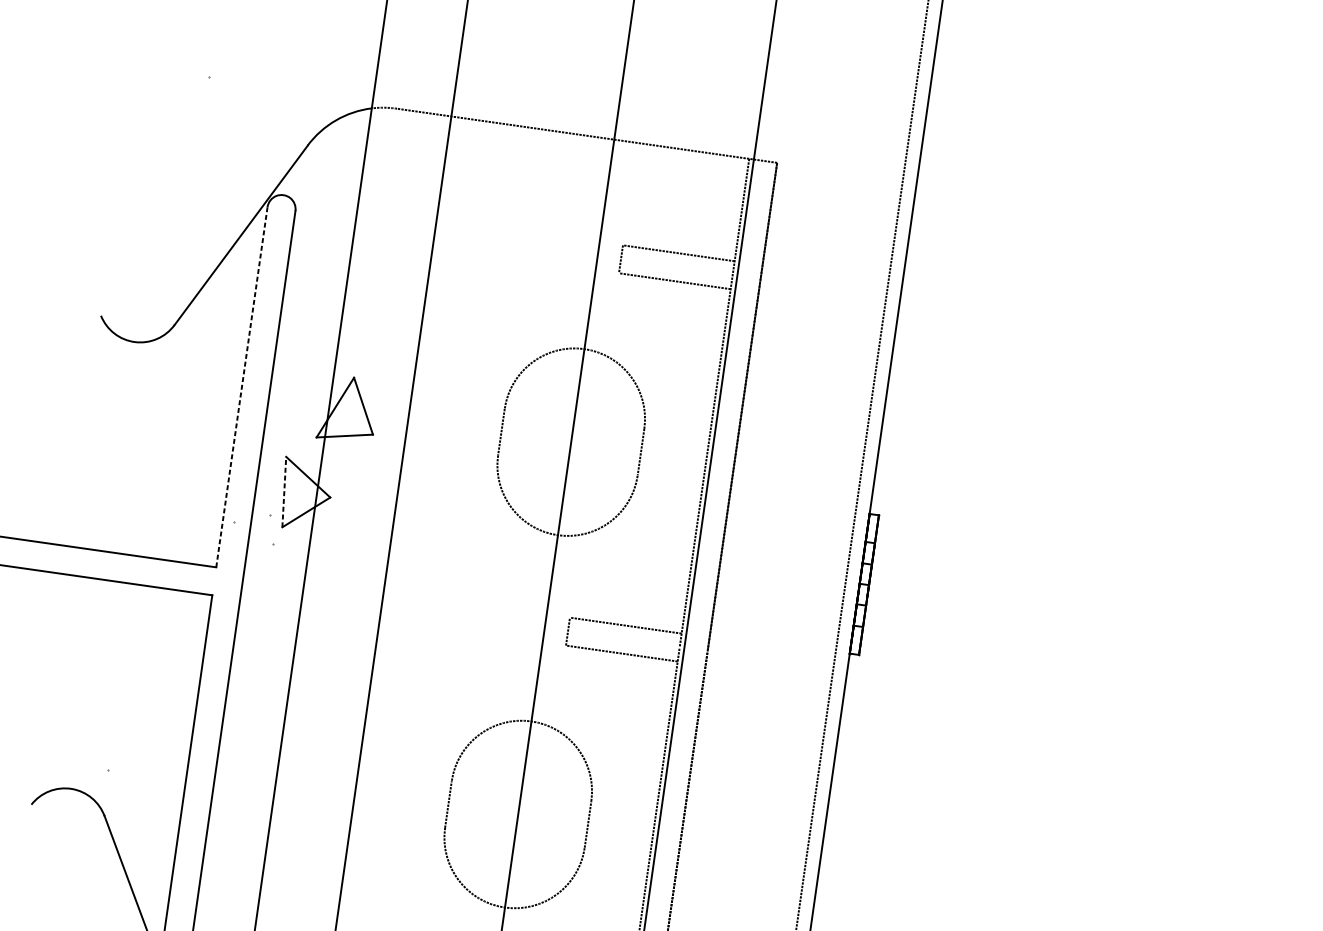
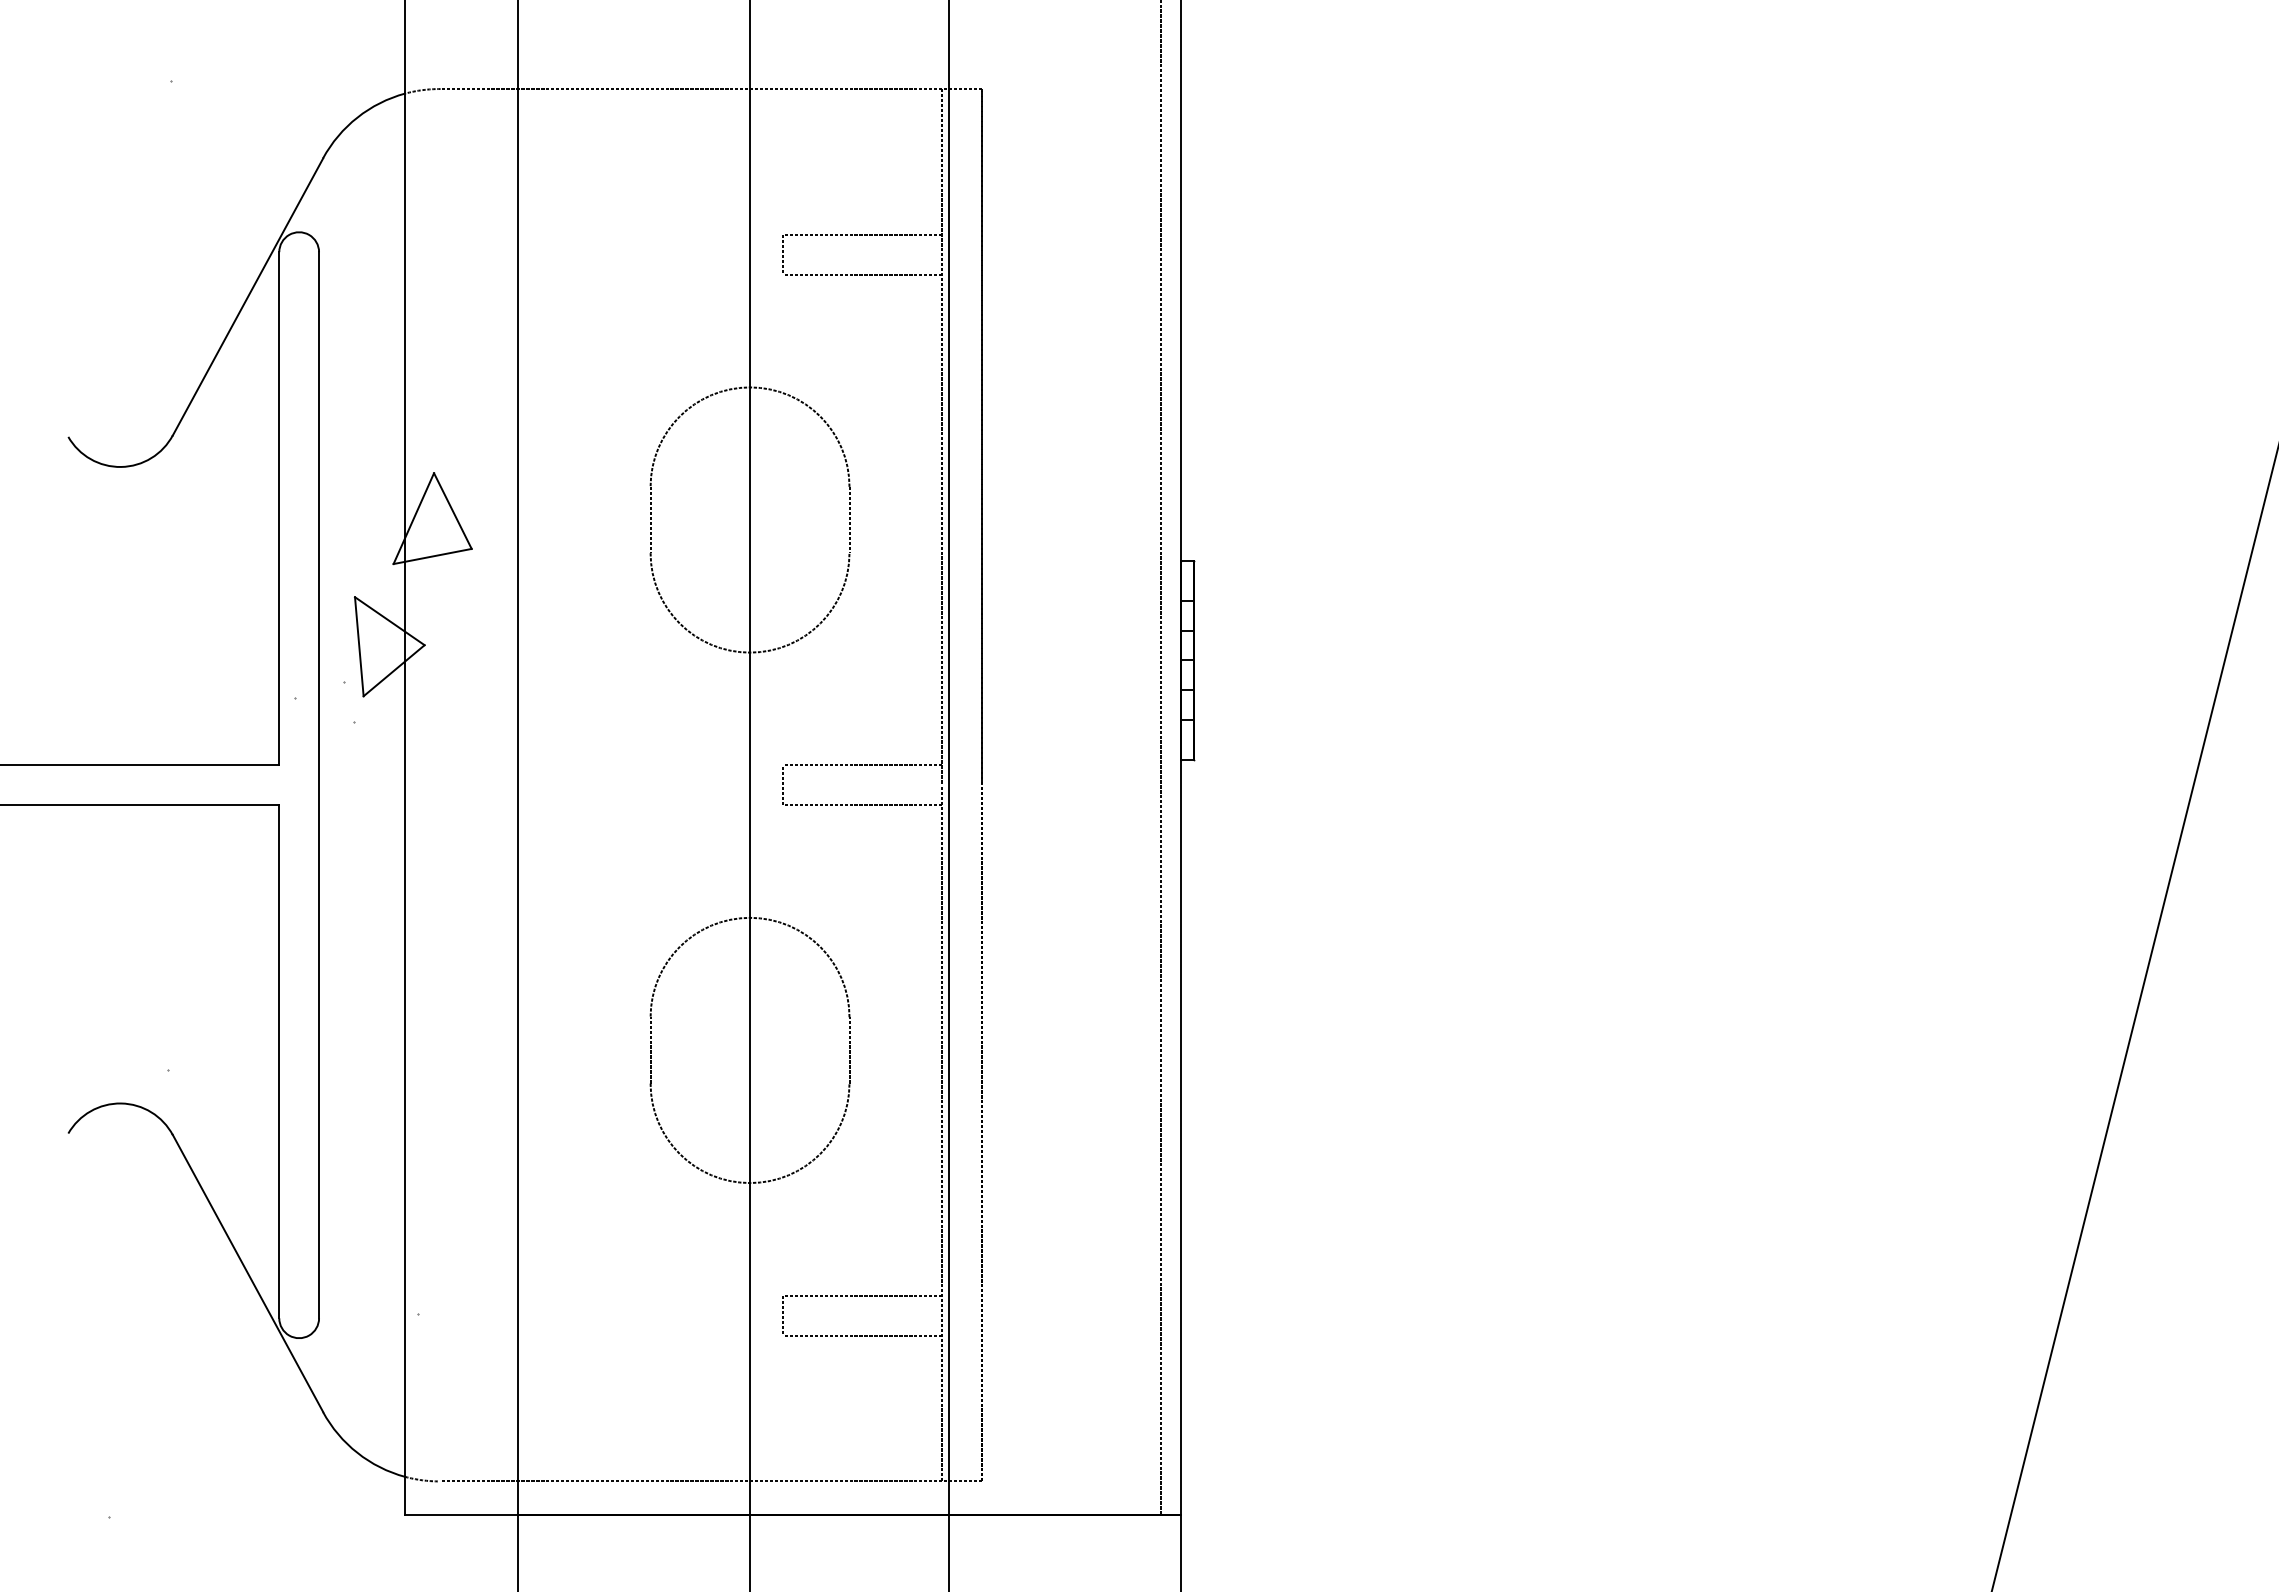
line: (242, 387) -> (279, 508), dashed -> solid
line: (284, 491) -> (359, 646), dashed -> solid

